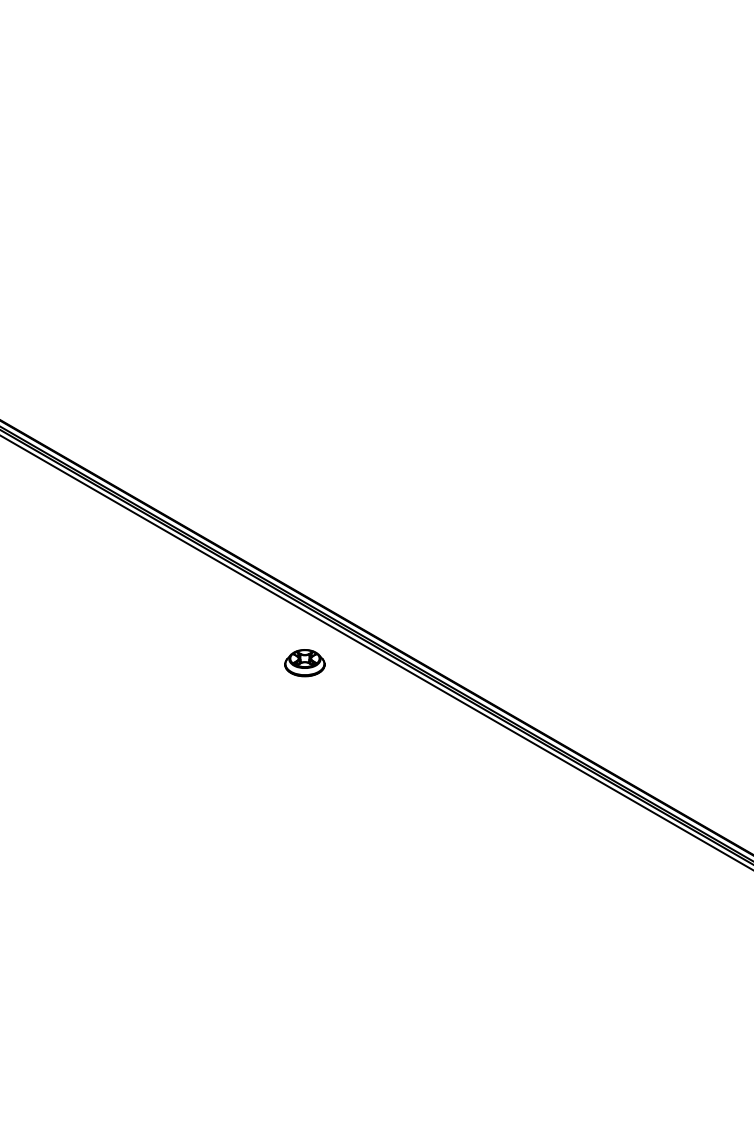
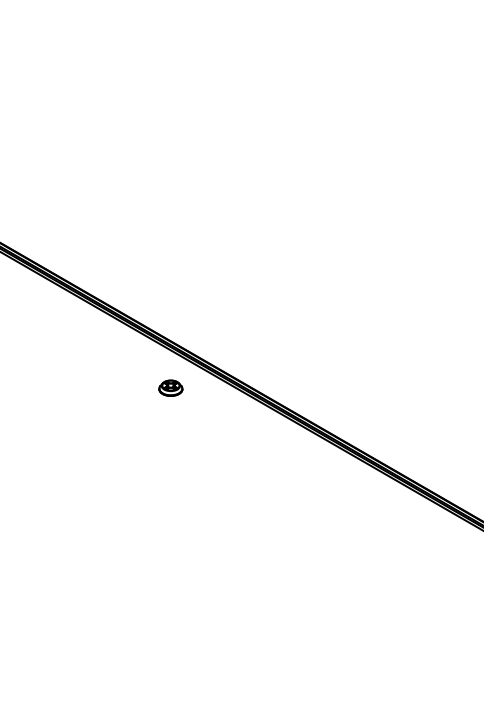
part: (304, 661) -> (170, 387), moved

